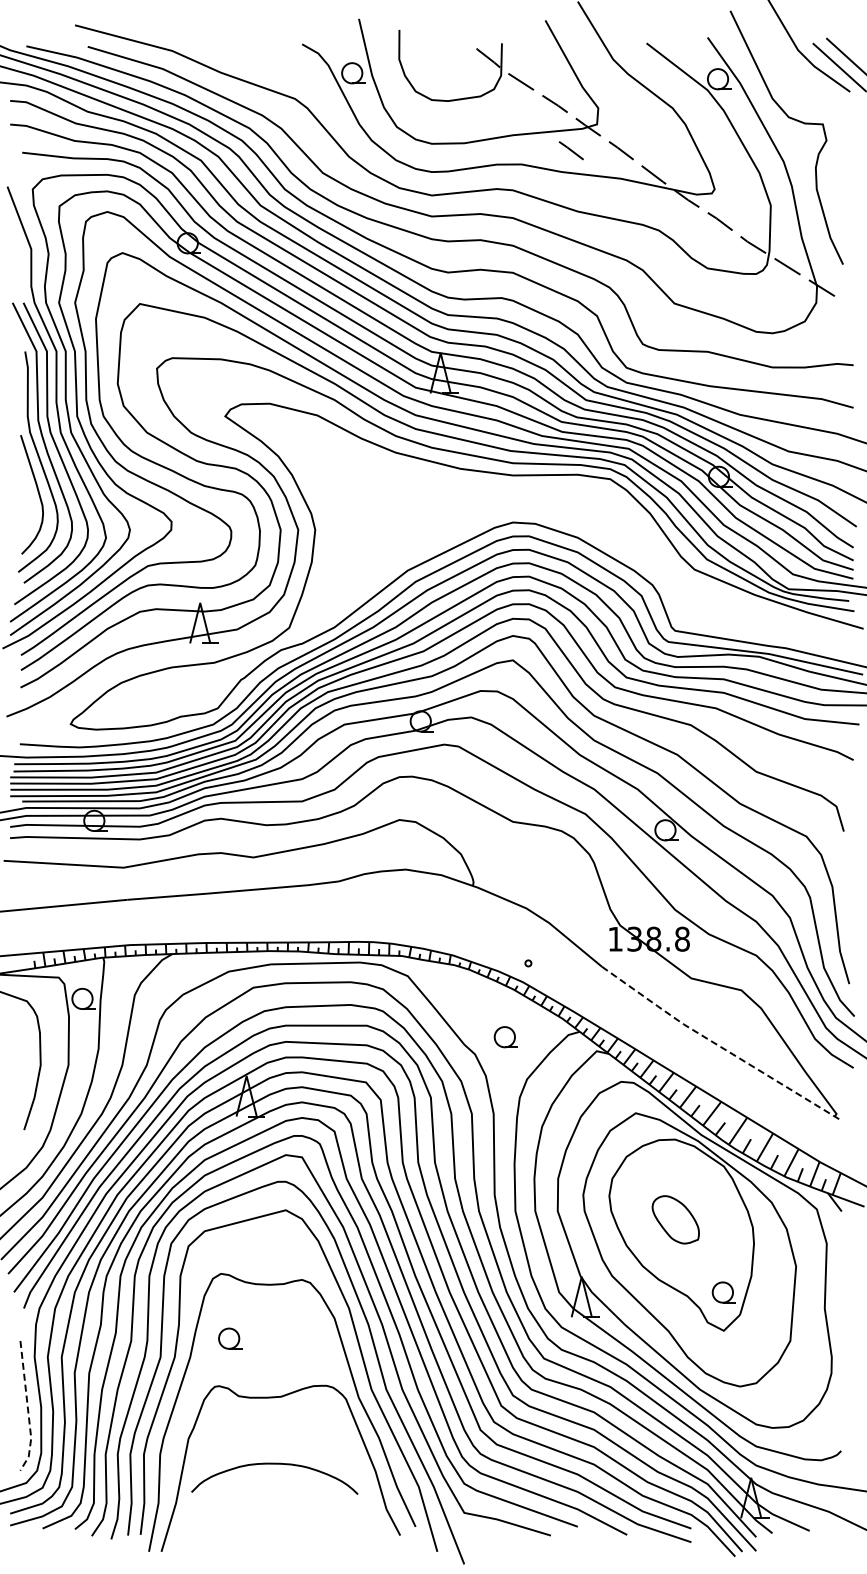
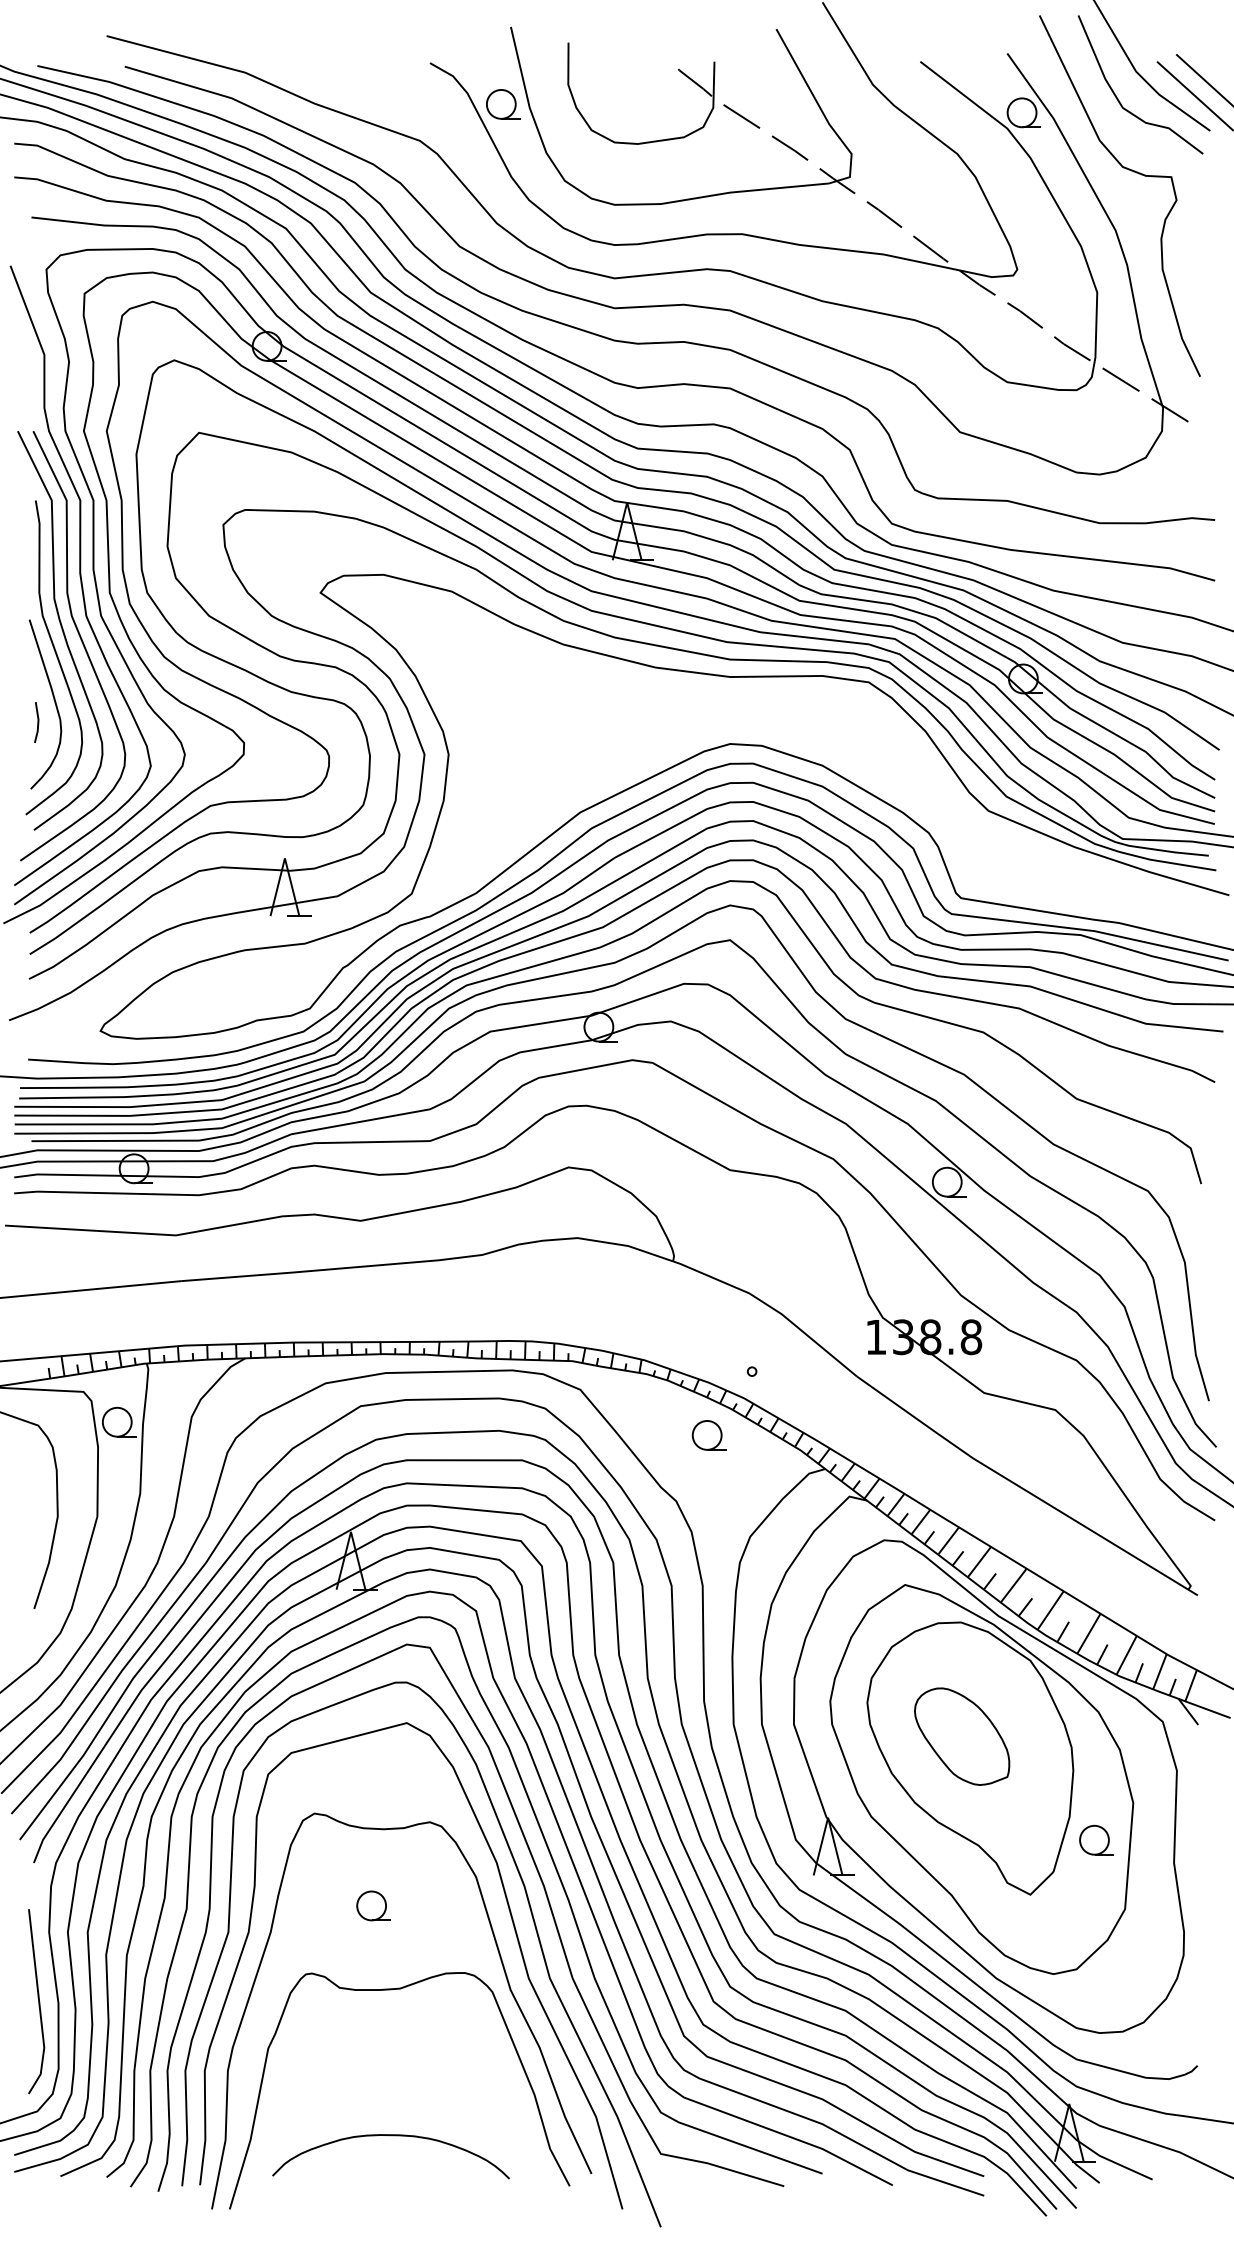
curve: (786, 69) -> (1119, 98), added
line: (570, 150) -> (812, 214), removed
line: (26, 507) -> (37, 722), added
part: (505, 1037) -> (708, 1435), moved
line: (718, 1045) -> (1022, 1488), dashed -> solid
part: (675, 1219) -> (961, 1736), size x1.43
part: (723, 1292) -> (1095, 1840), moved
part: (230, 1338) -> (373, 1905), moved
line: (27, 1408) -> (38, 2005), dashed -> solid
curve: (274, 1464) -> (390, 2136), moved

